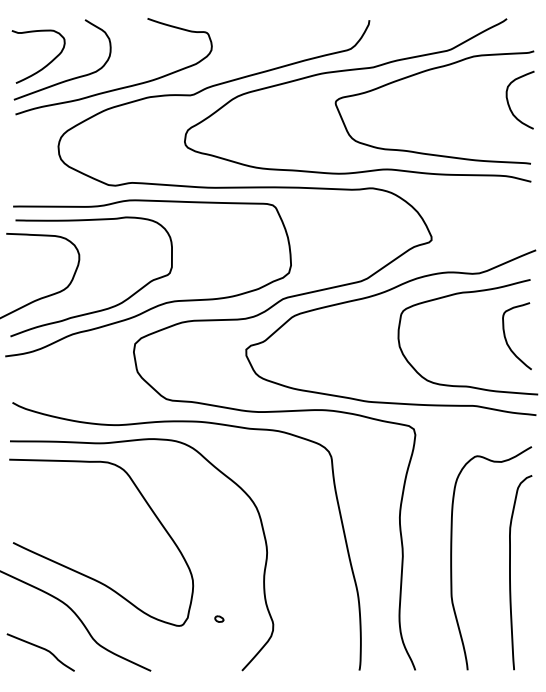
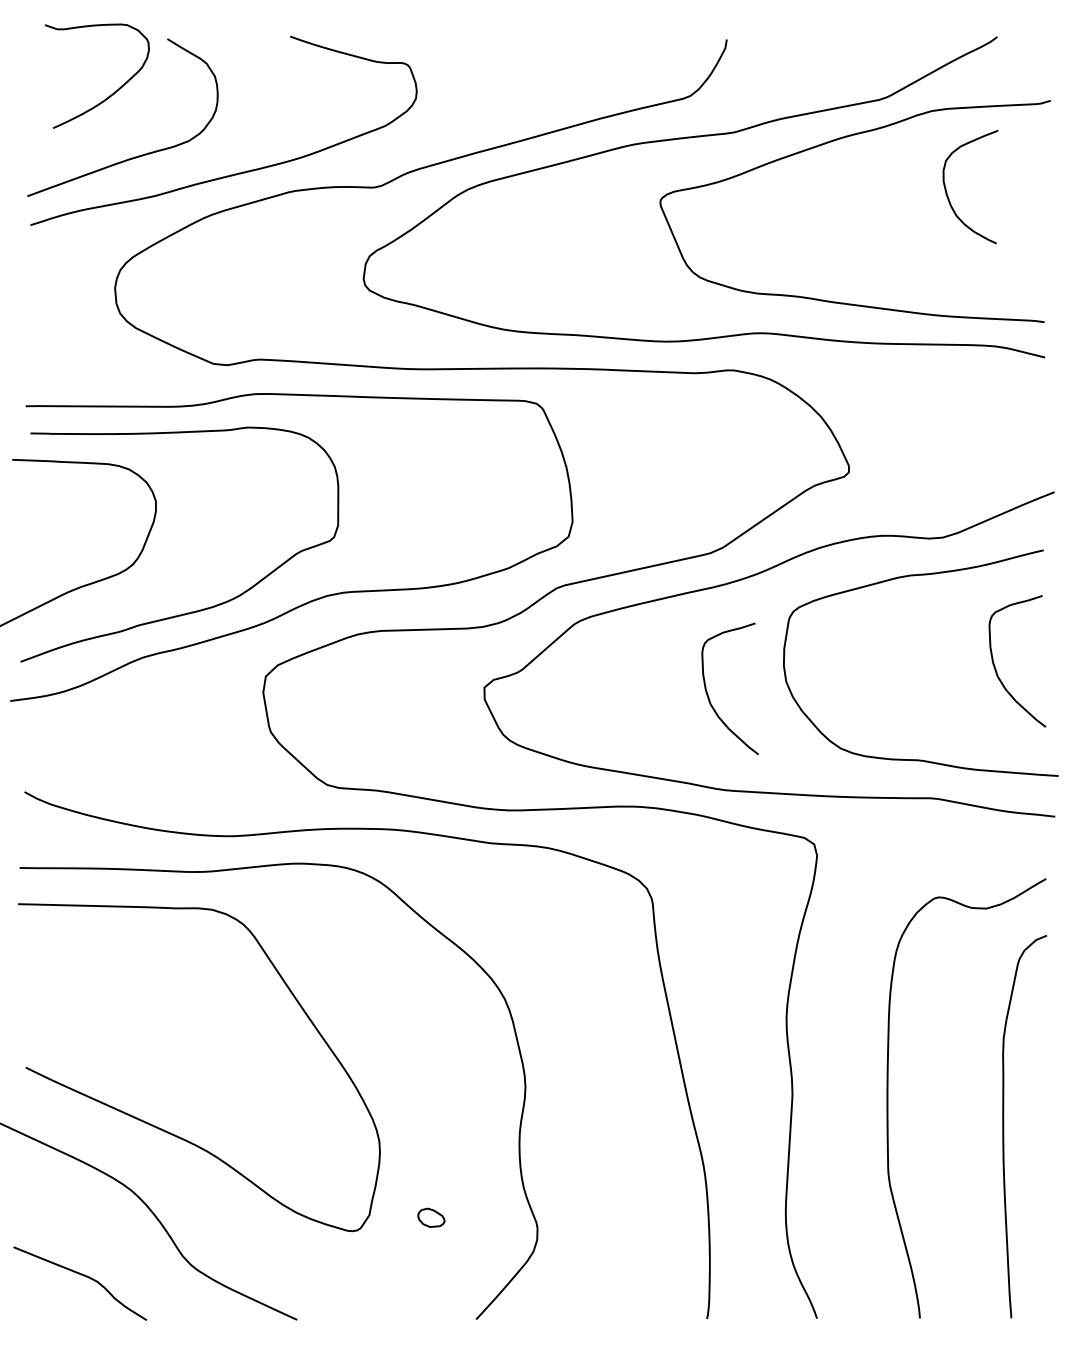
curve: (46, 64) -> (113, 91), moved
curve: (509, 103) -> (949, 193), moved
curve: (360, 352) -> (709, 693), added
part: (219, 618) -> (431, 1216), size x1.6

